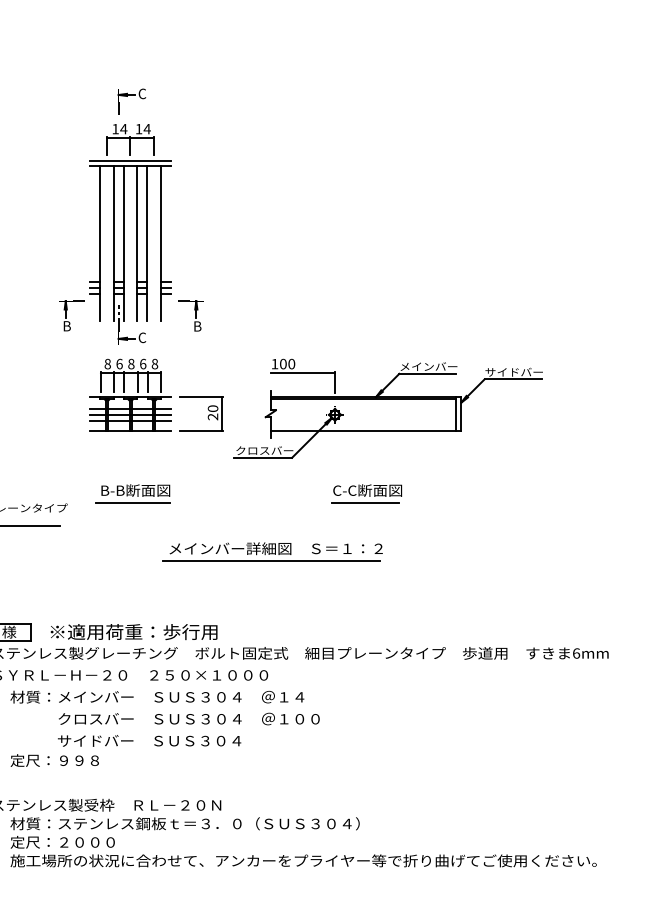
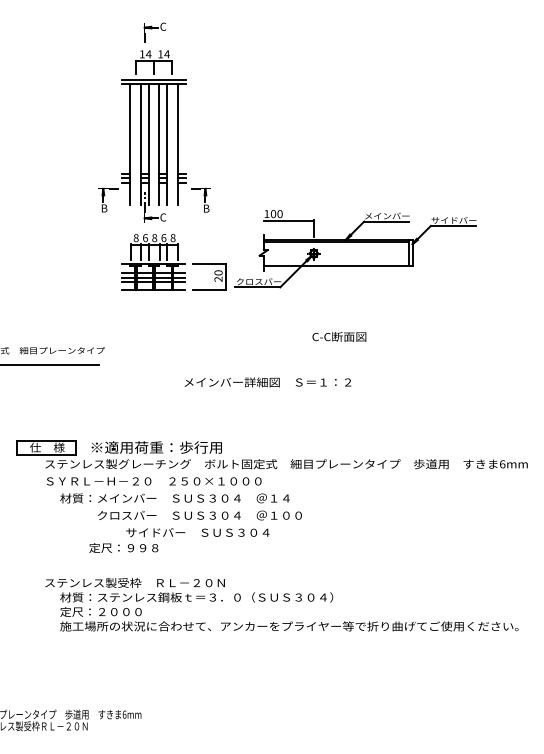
part: (388, 409) -> (355, 249), moved
part: (132, 493) -> (155, 339), removed
line: (365, 502) -> (337, 346), removed
line: (271, 561) -> (264, 392), removed
text: (126, 750) -> (179, 540), moved

